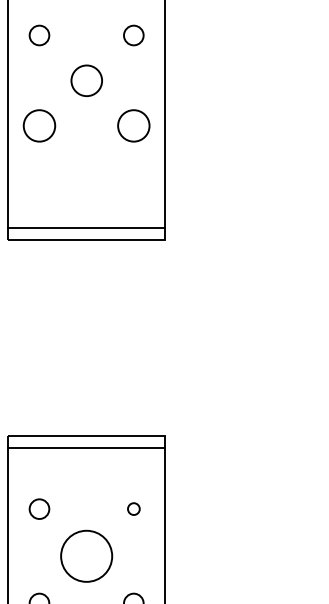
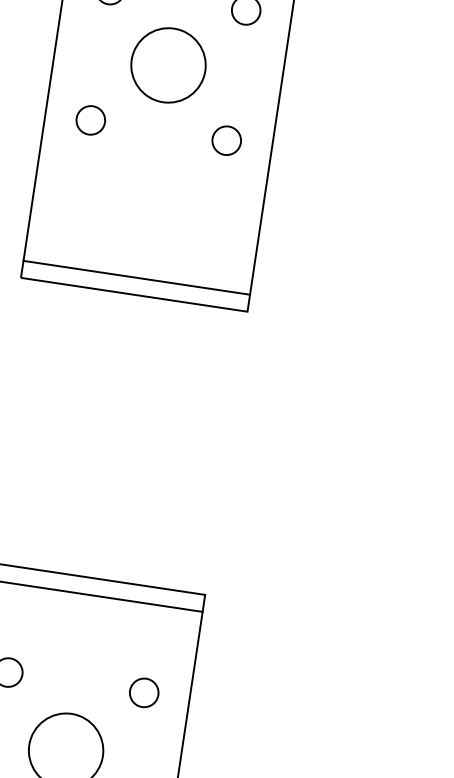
circle: (86, 80) -> (168, 65), size x1.67
circle: (39, 125) -> (90, 119), size x0.62
circle: (133, 125) -> (226, 140), size x0.62
circle: (133, 508) -> (143, 691), size x1.67

